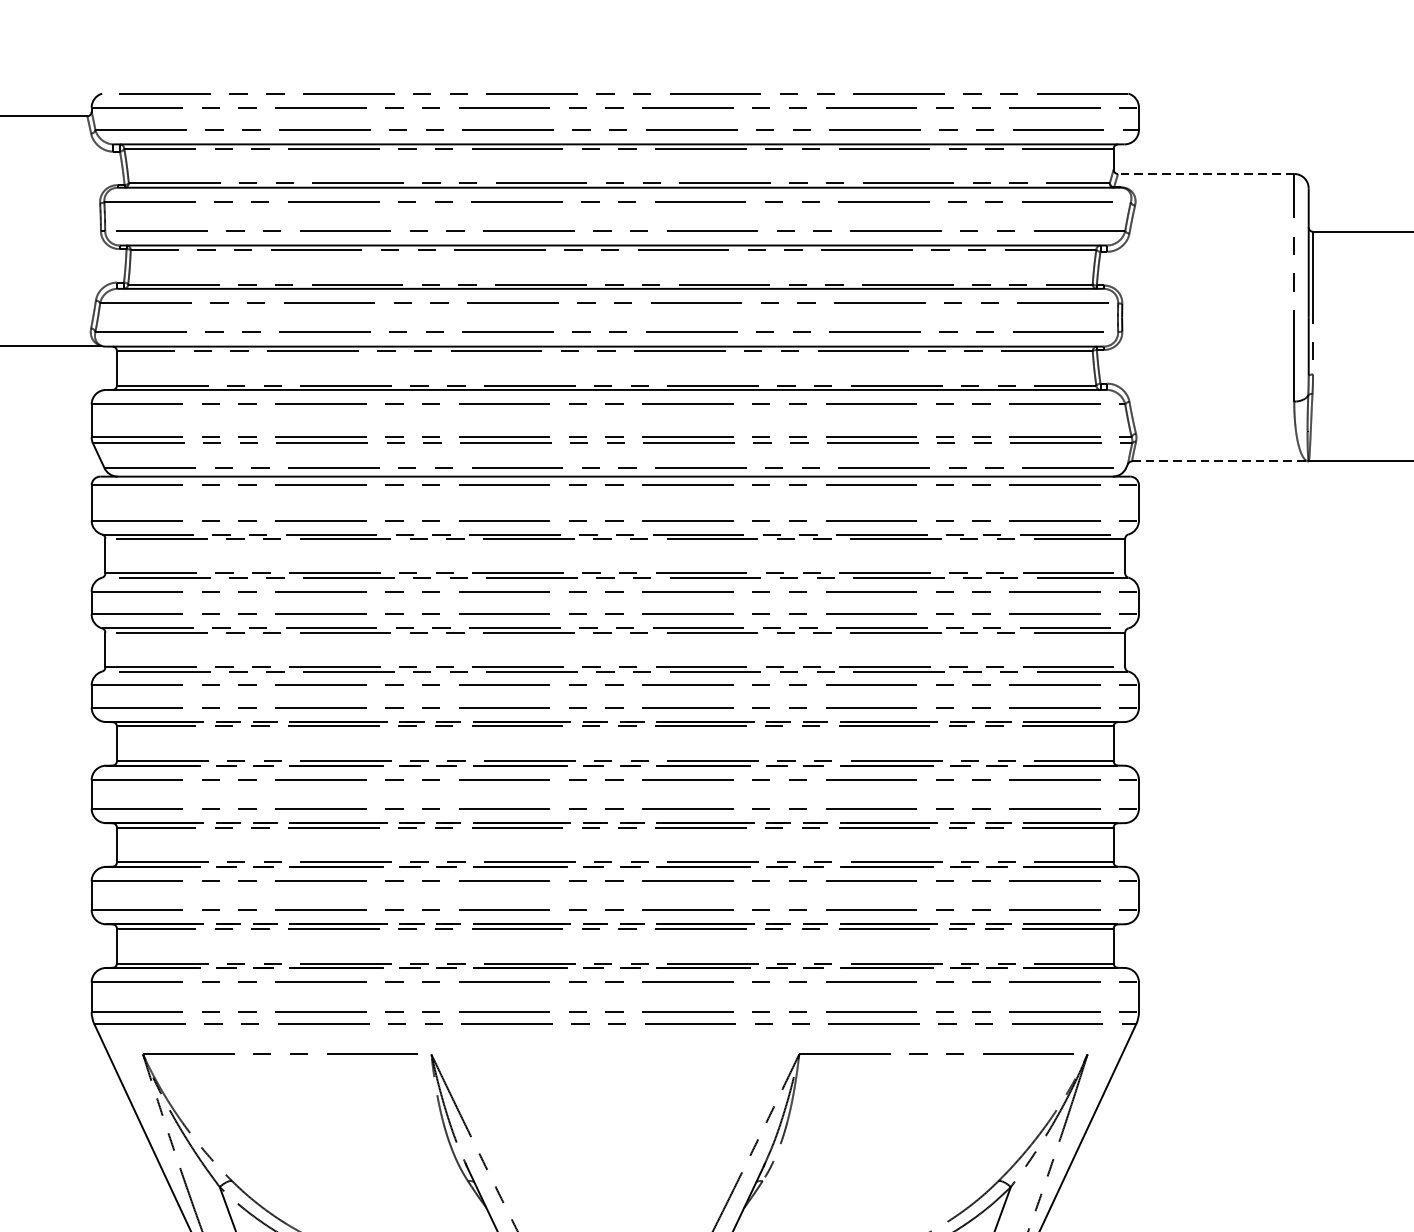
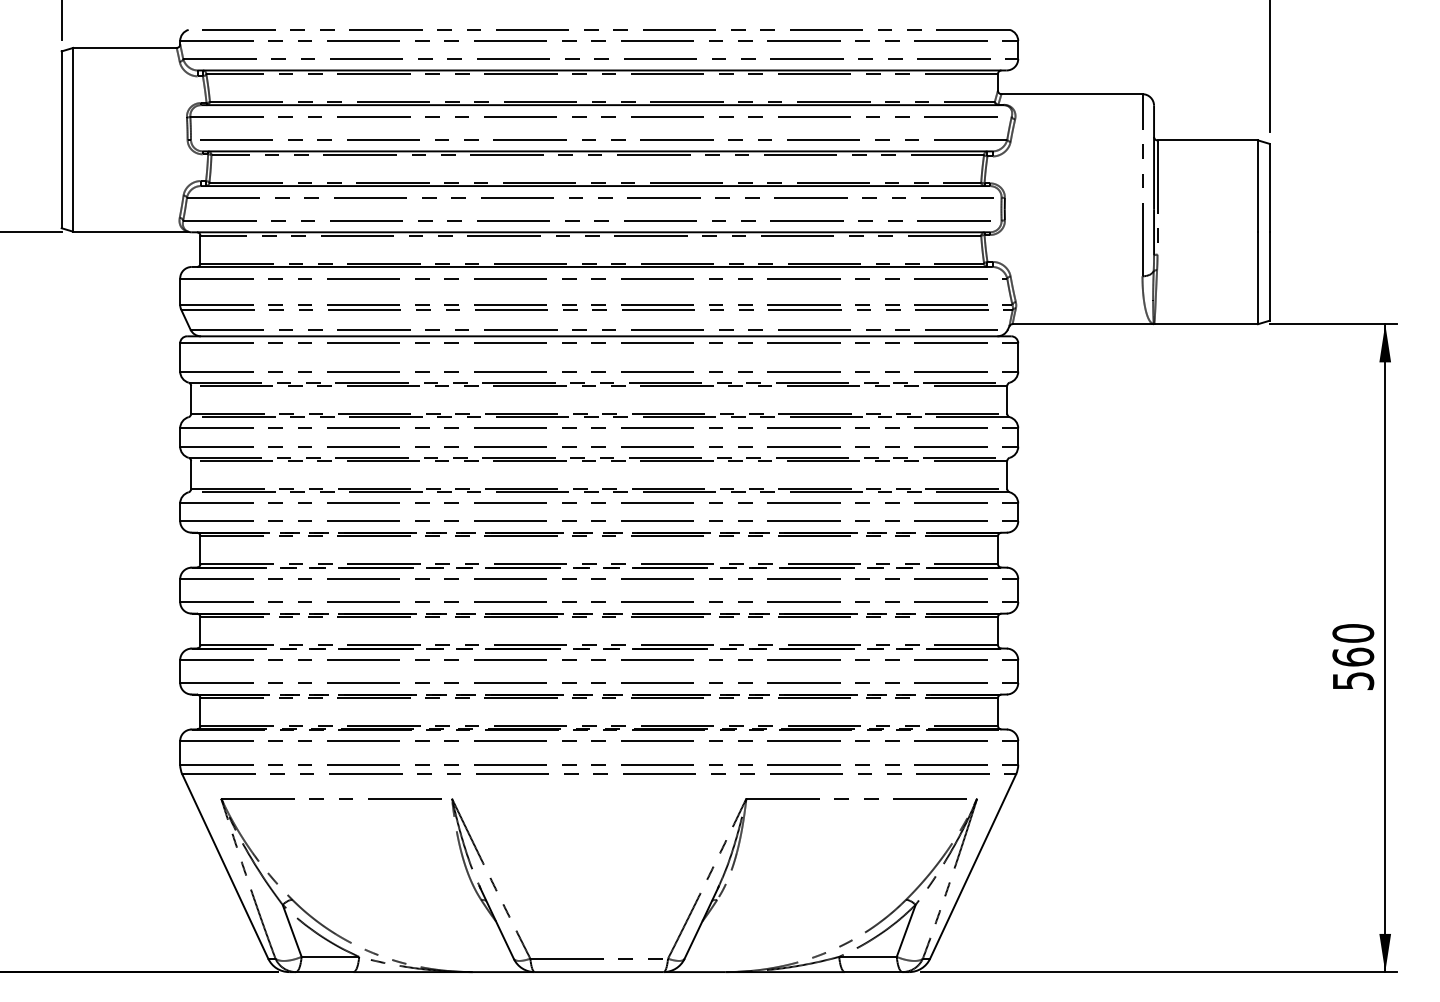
line: (1205, 174) -> (1071, 94), dashed -> solid
line: (1220, 461) -> (1083, 324), dashed -> solid

